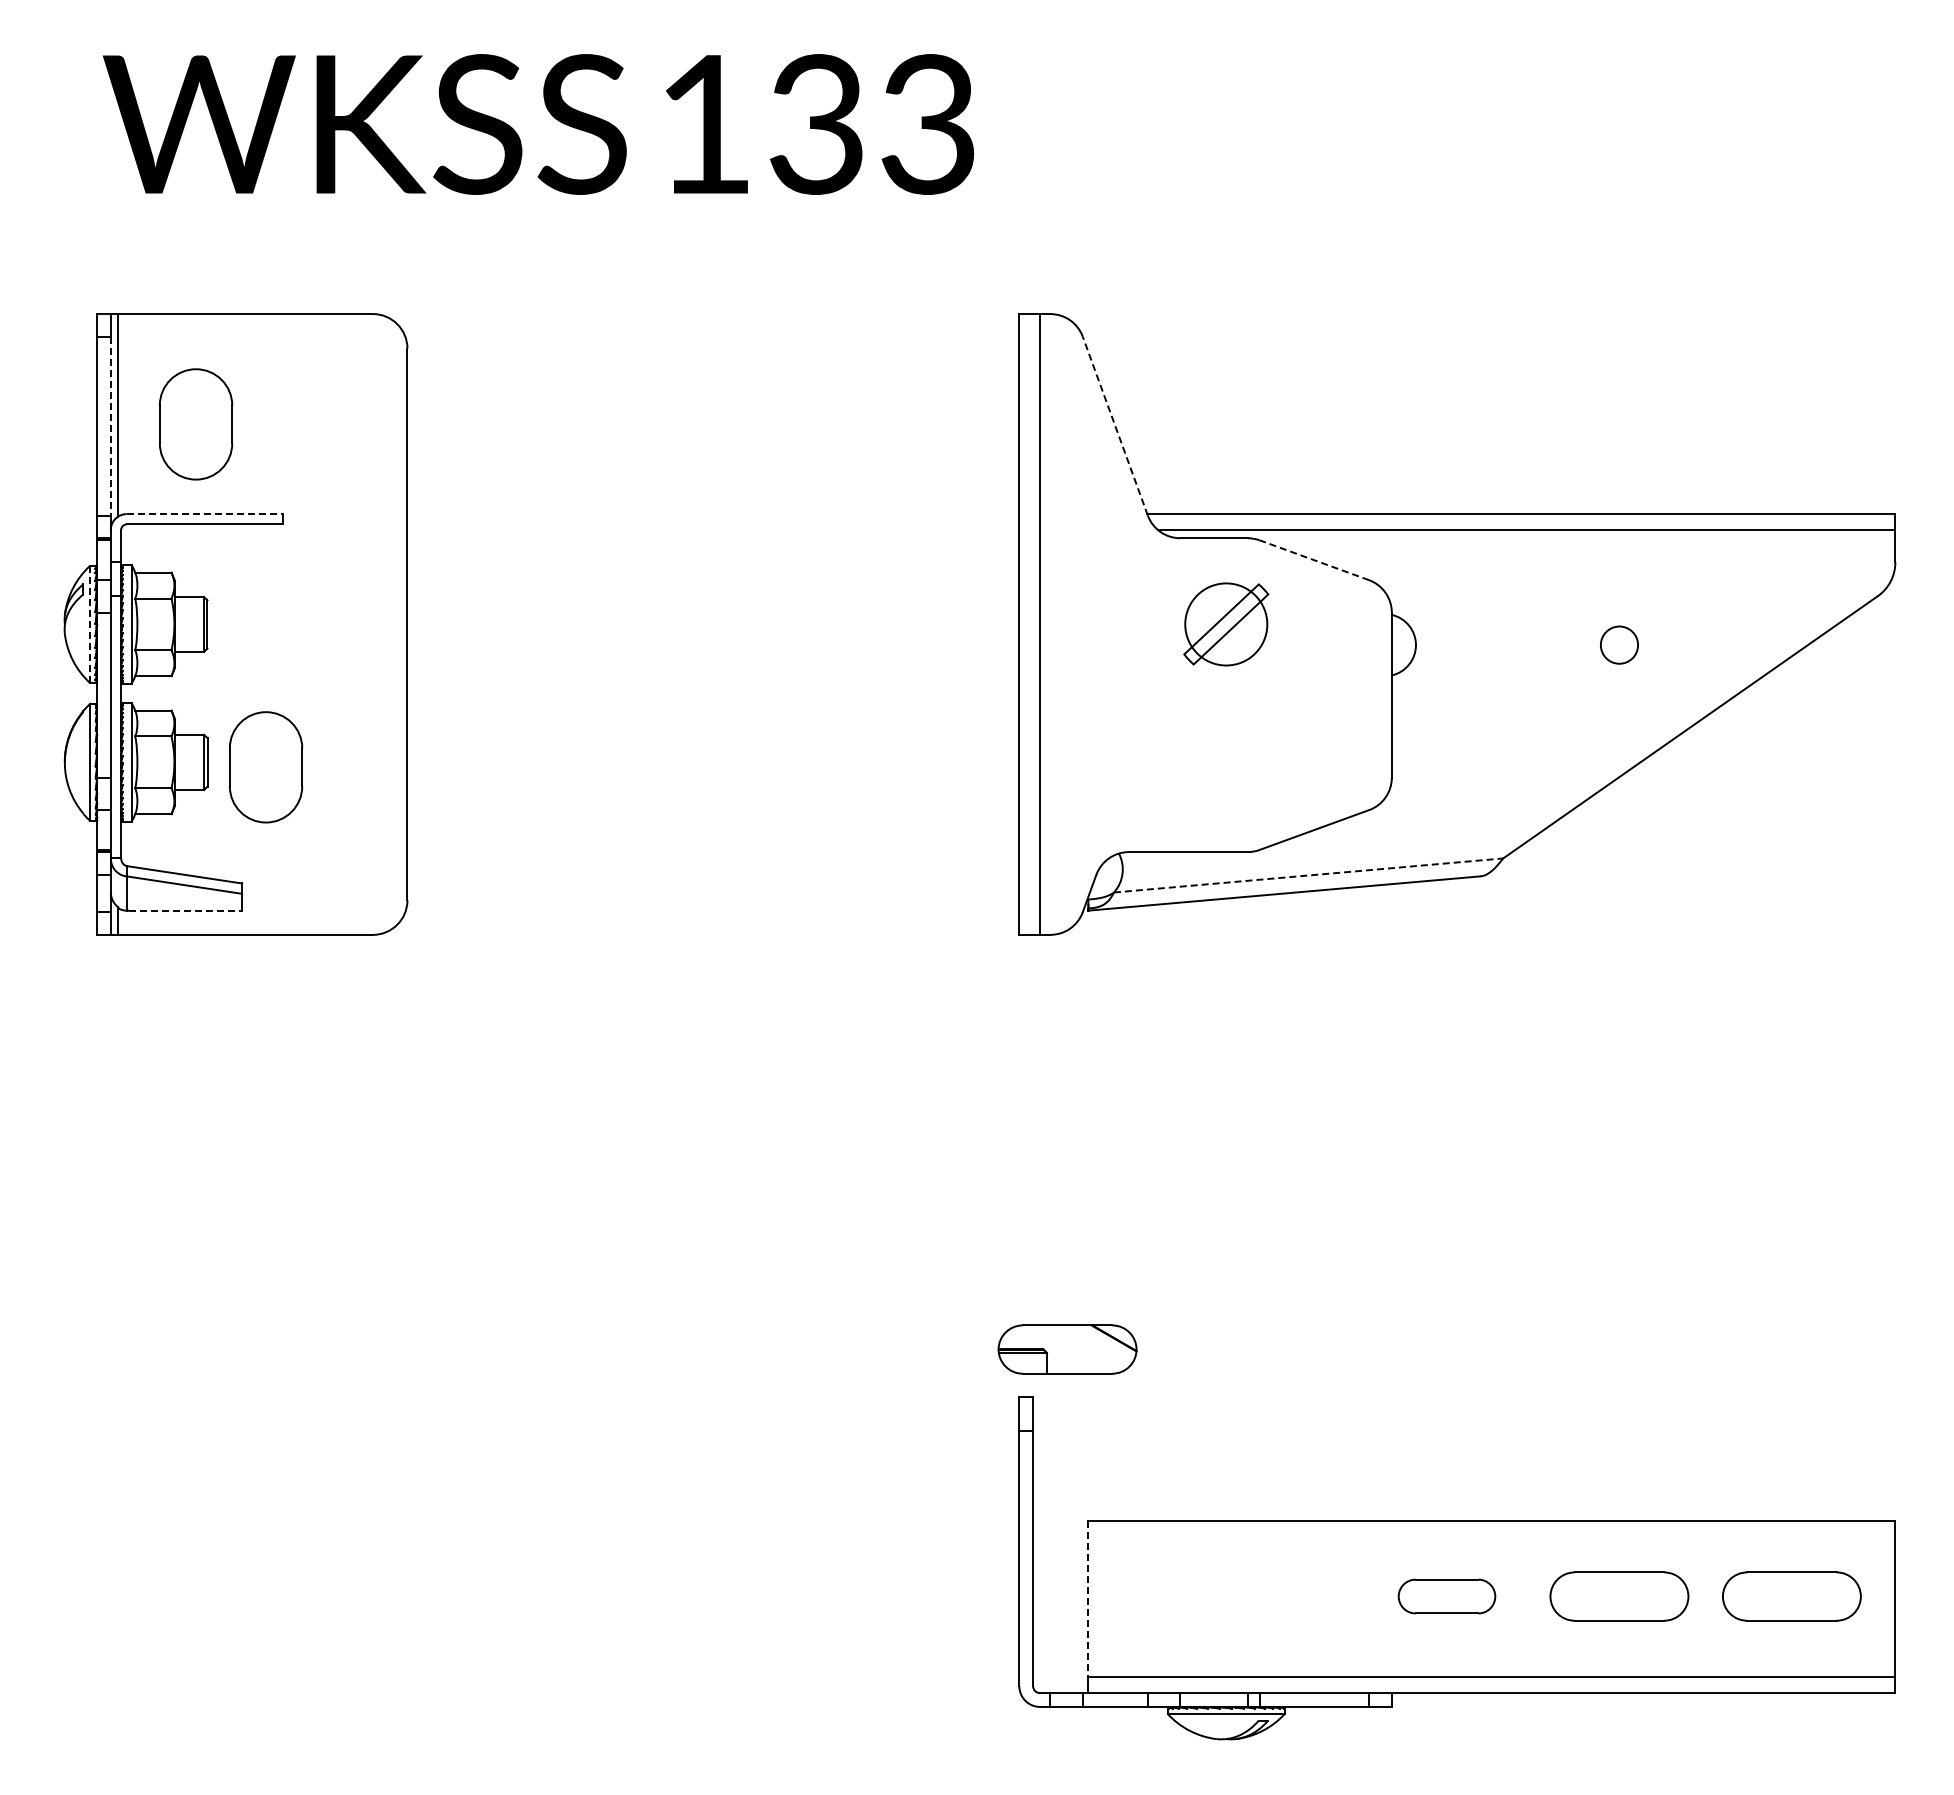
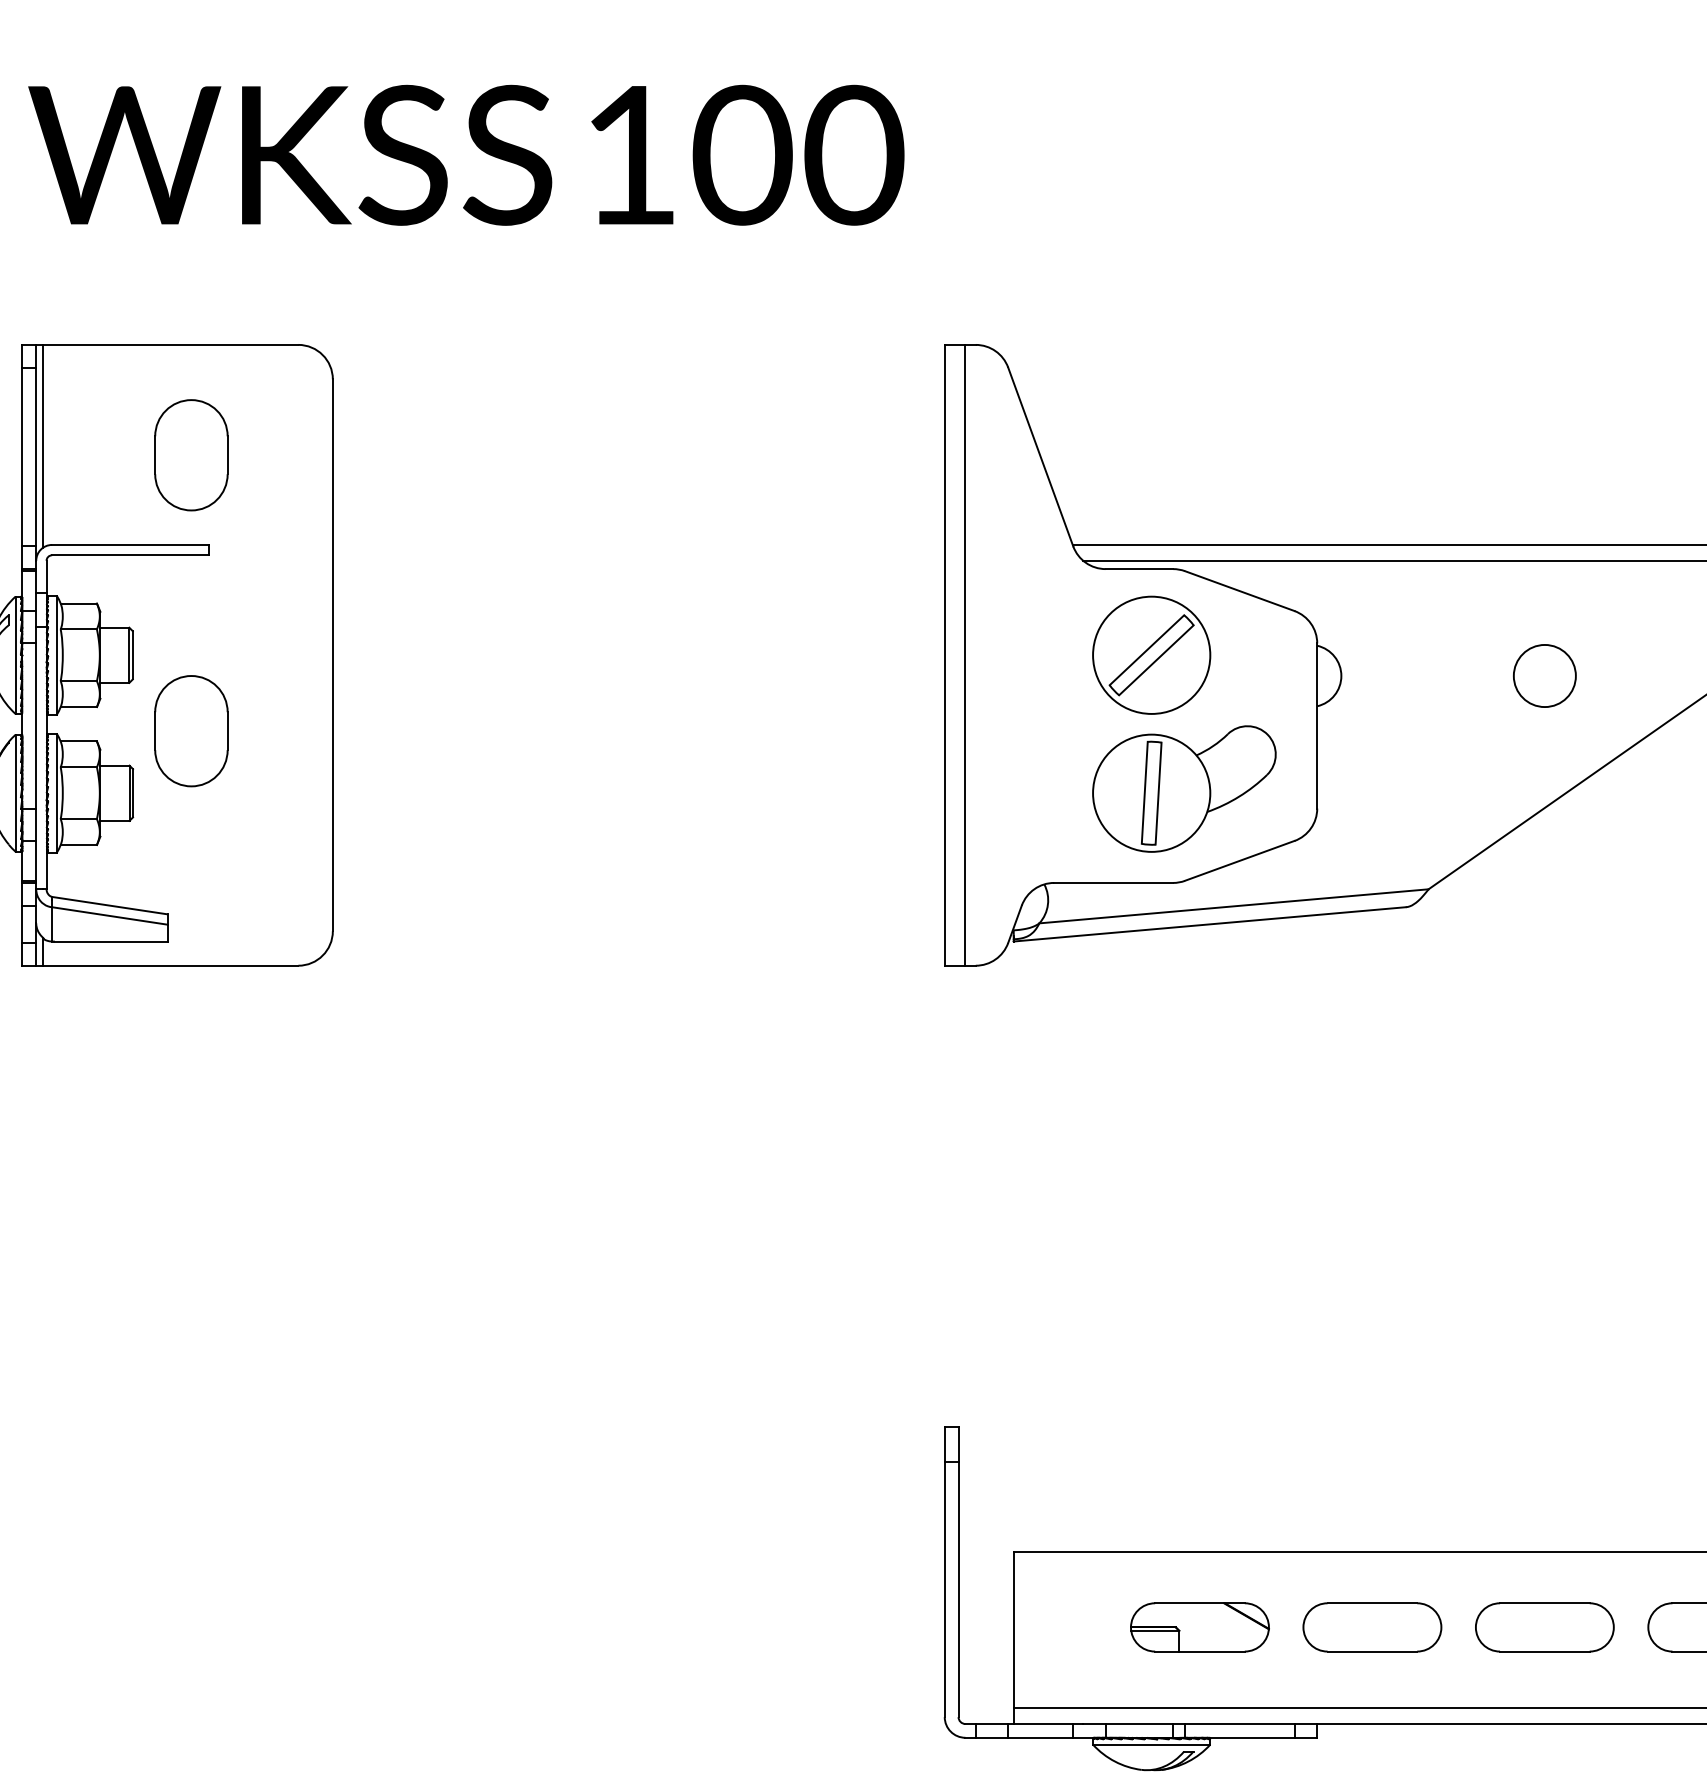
text: (873, 124) -> (798, 155), 133 -> 100
part: (196, 424) -> (191, 455), moved
line: (1115, 425) -> (1040, 456), dashed -> solid
line: (110, 426) -> (35, 457), dashed -> solid
line: (205, 514) -> (130, 545), dashed -> solid
line: (1313, 560) -> (1238, 591), dashed -> solid
line: (90, 624) -> (15, 655), dashed -> solid
circle: (1225, 624) -> (1150, 655), size x1.43
circle: (1619, 645) -> (1544, 676), size x1.67
part: (1258, 757) -> (1183, 788), added
part: (266, 767) -> (191, 731), moved
line: (1309, 875) -> (1234, 906), dashed -> solid
line: (185, 910) -> (110, 941), dashed -> solid
part: (1067, 1349) -> (1199, 1627), moved
part: (1446, 1596) -> (1371, 1627), size x1.43
line: (1088, 1599) -> (1013, 1630), dashed -> solid

